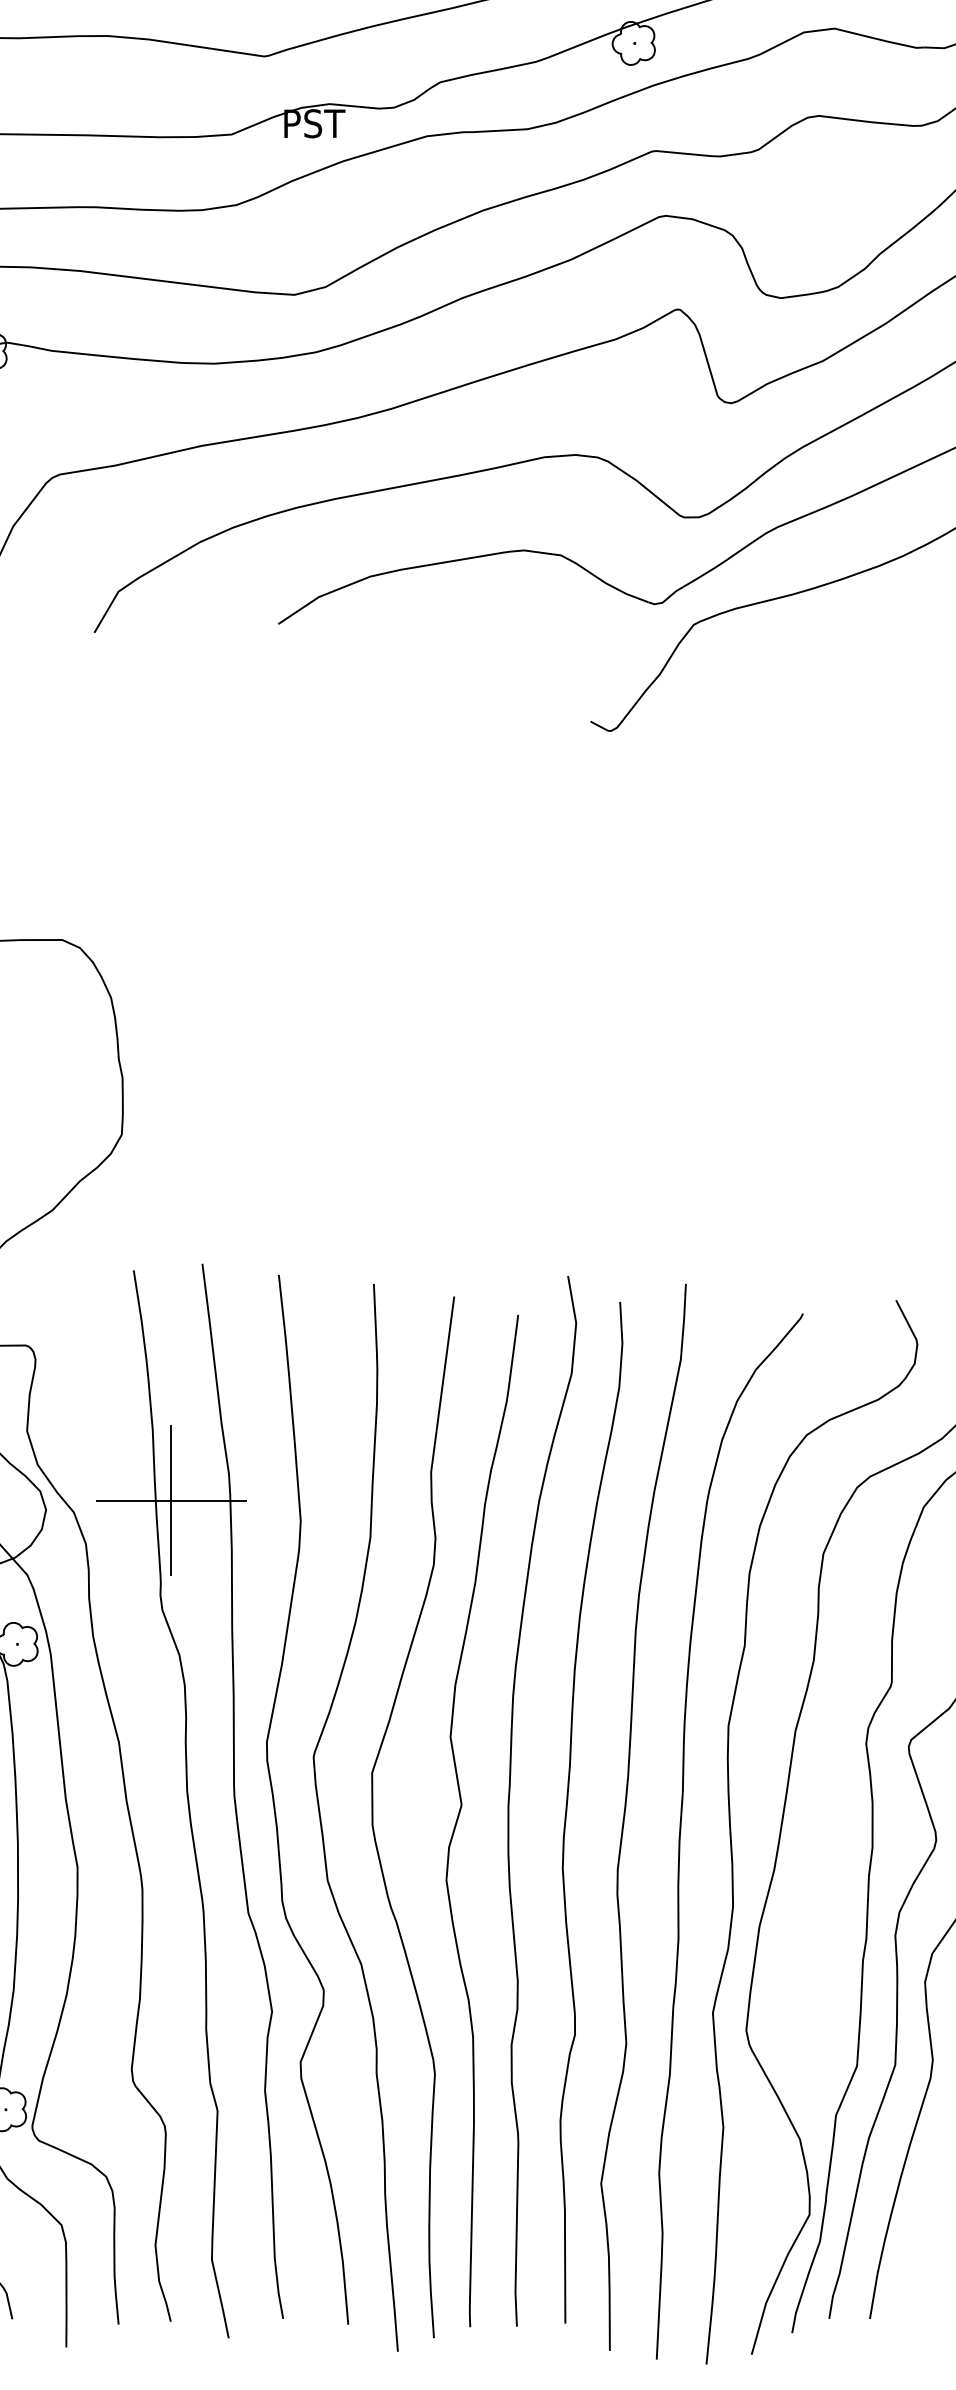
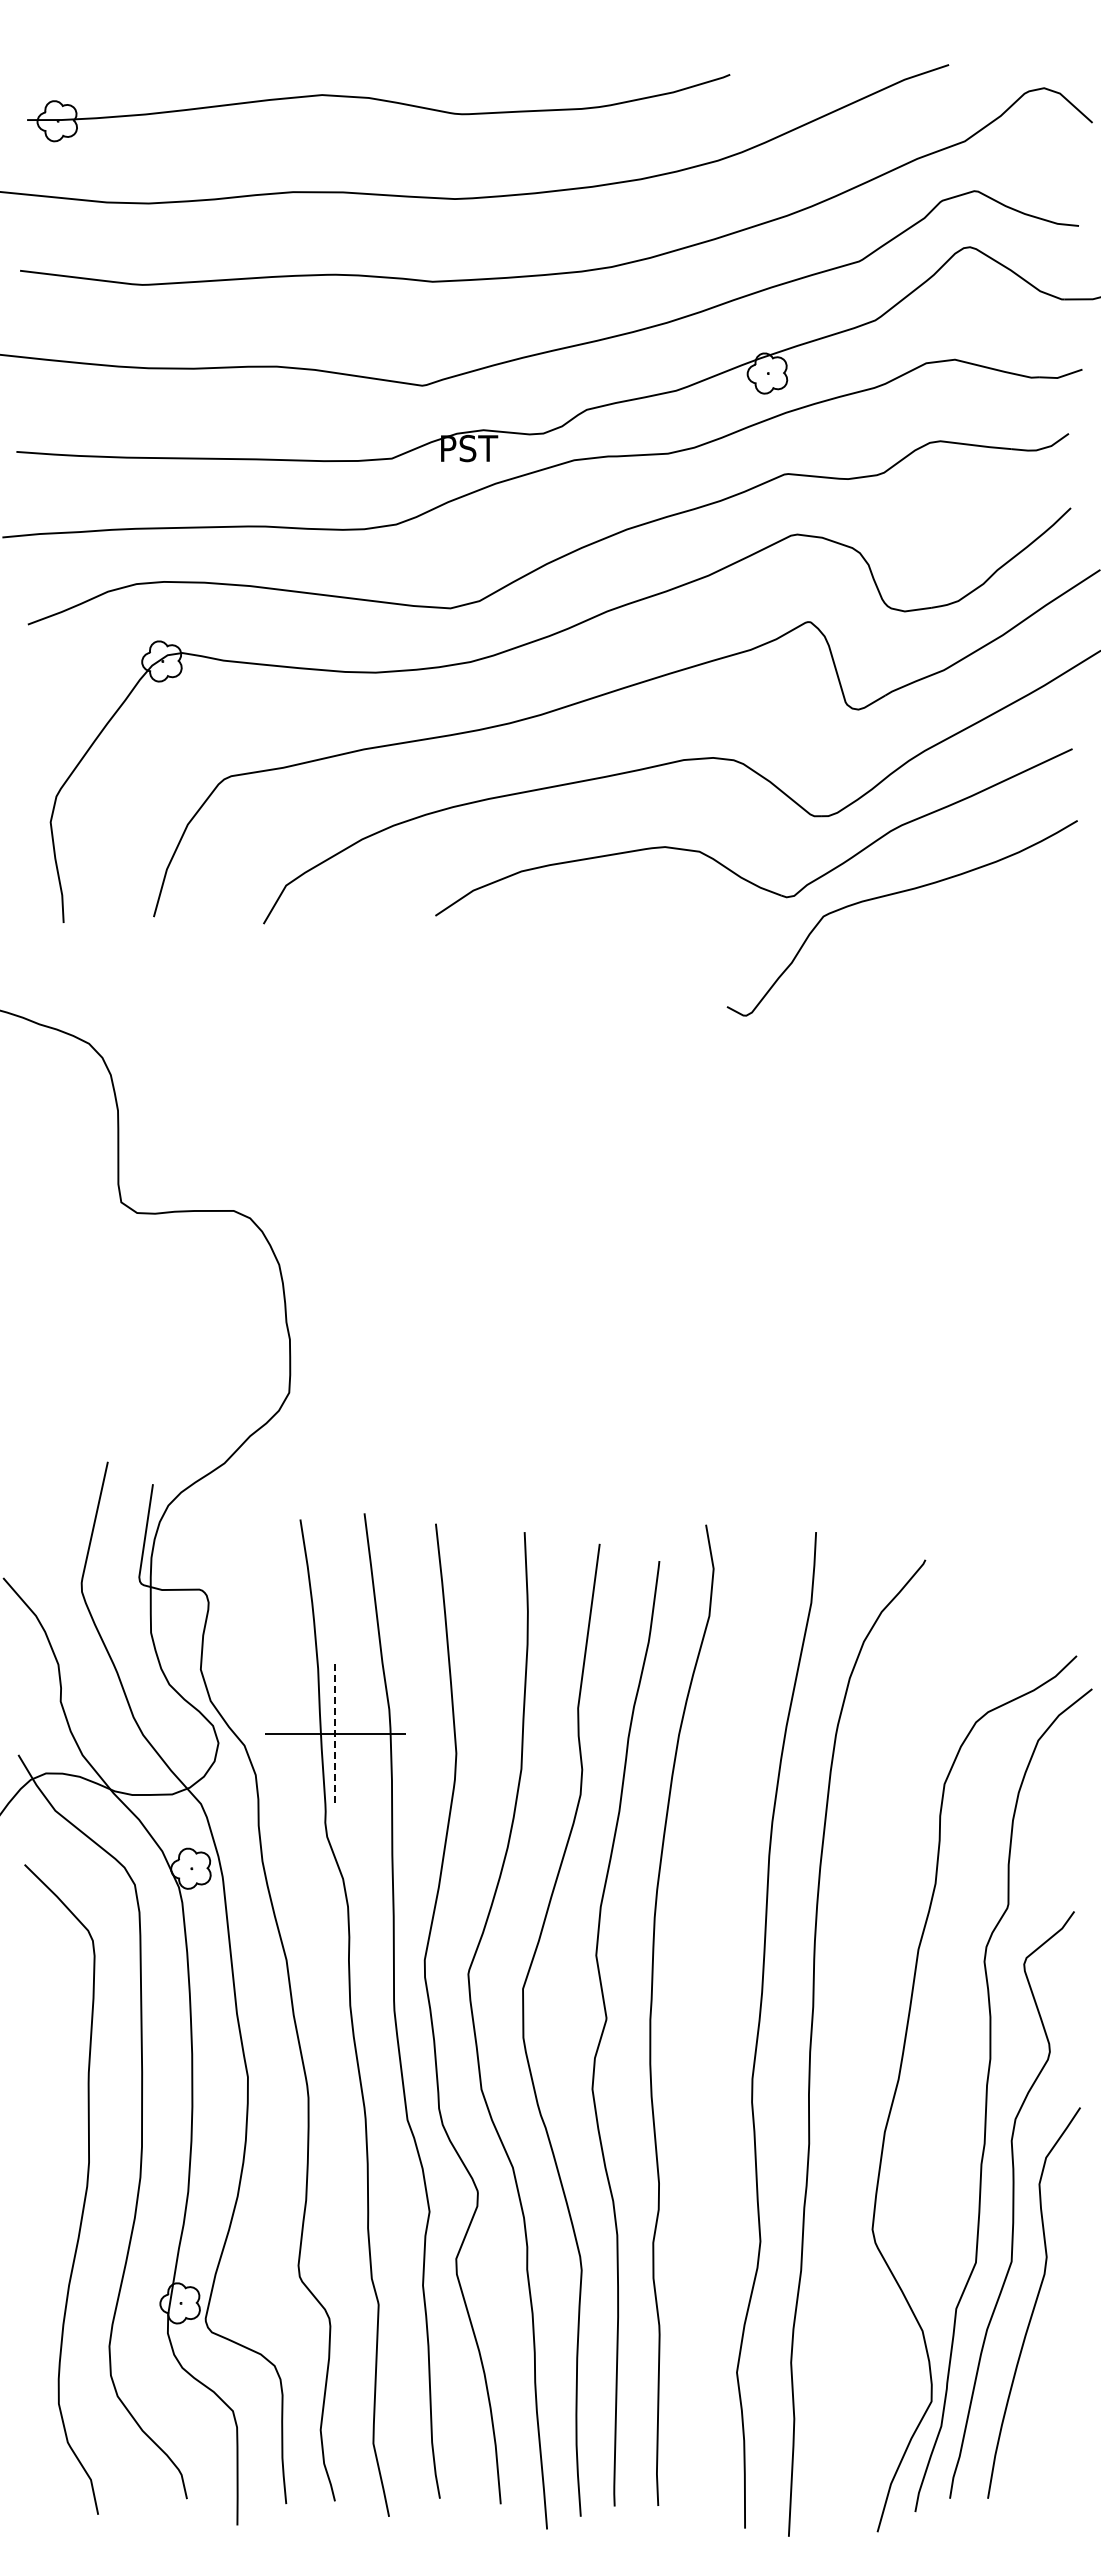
line: (171, 1500) -> (335, 1734), solid -> dashed
curve: (567, 1813) -> (705, 2026), removed
curve: (732, 1842) -> (859, 2053), removed

